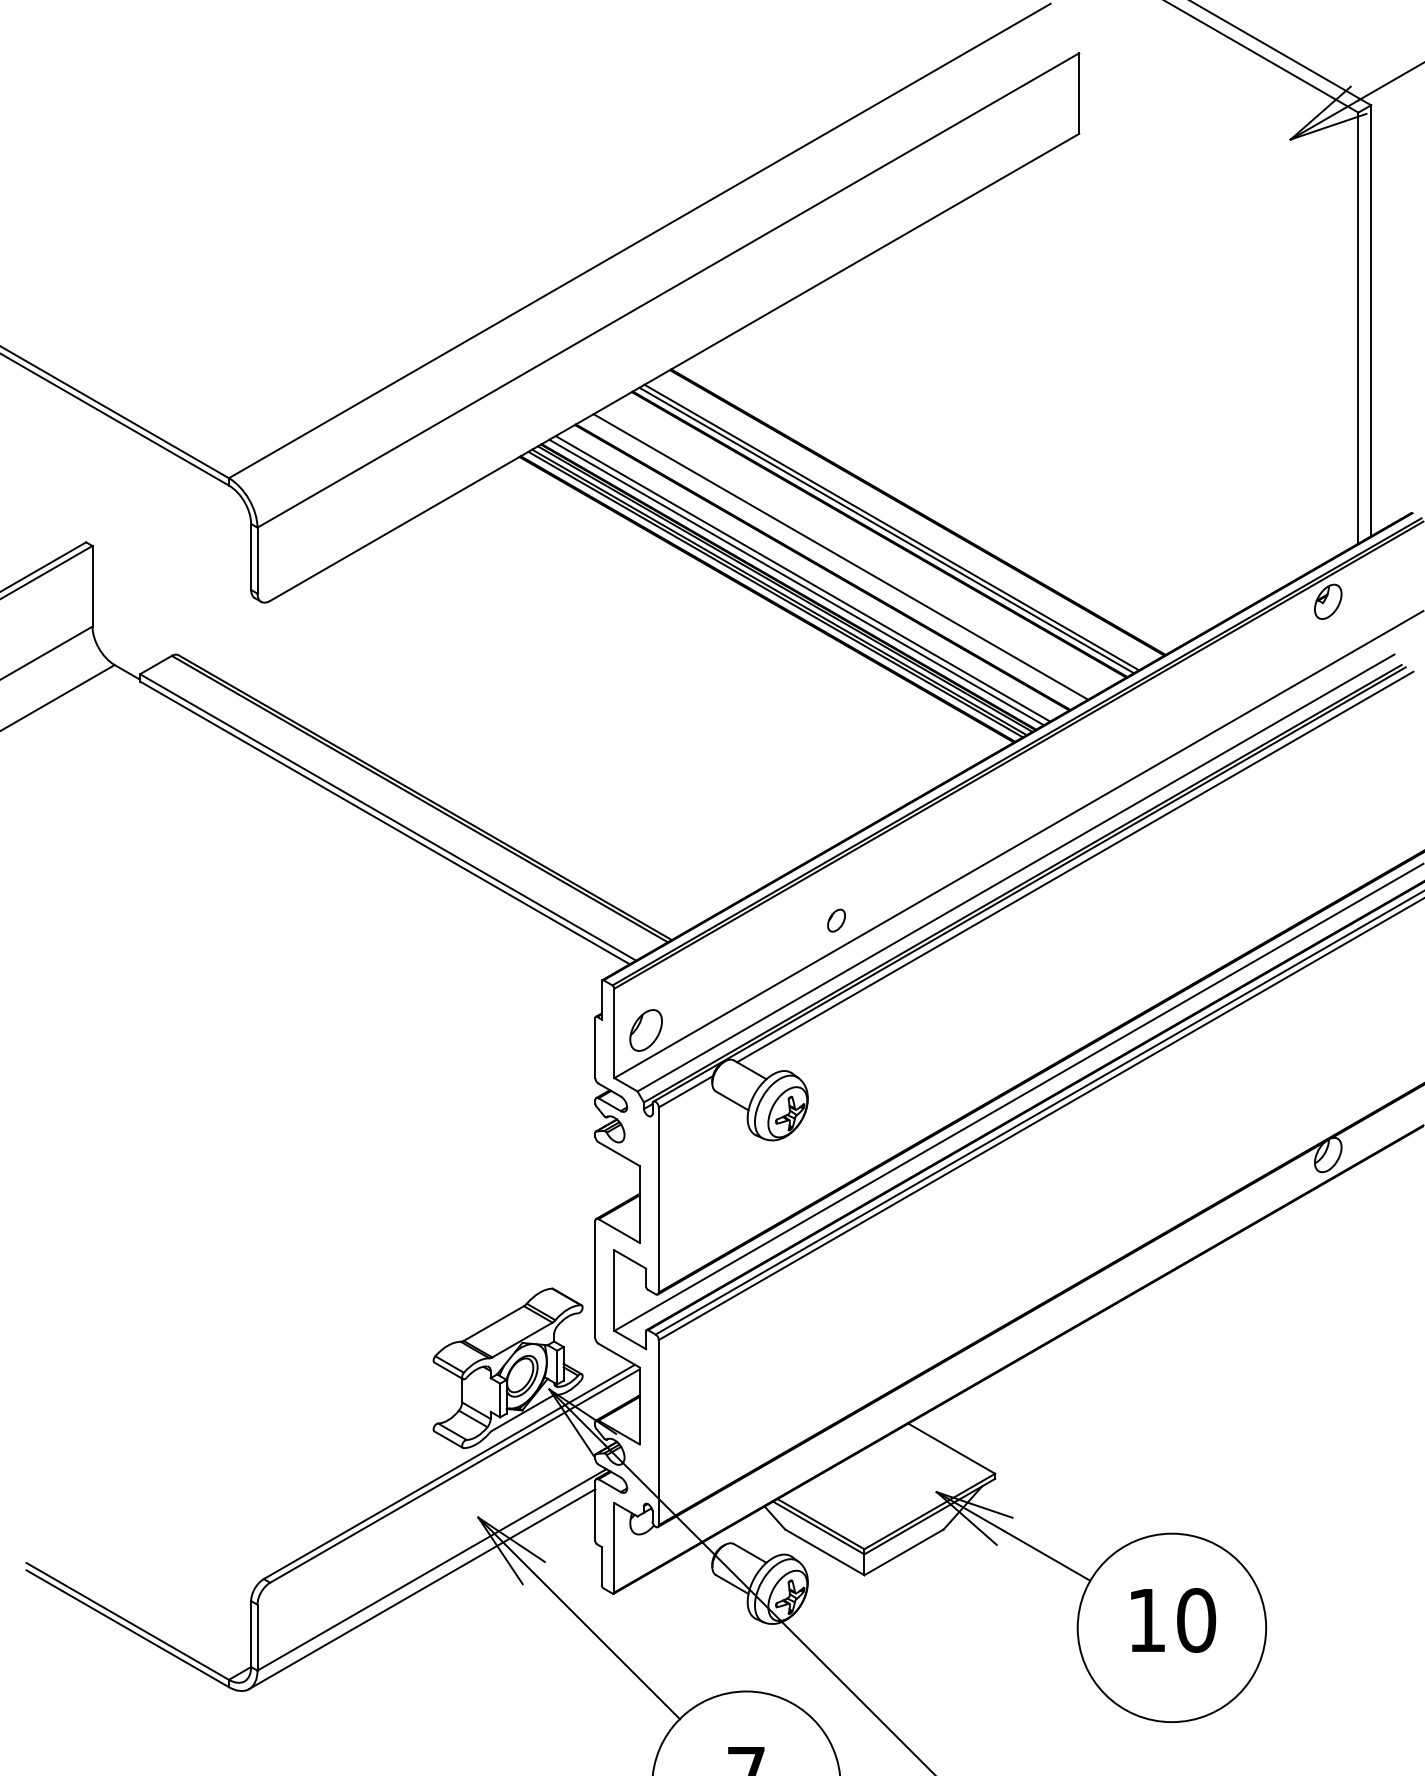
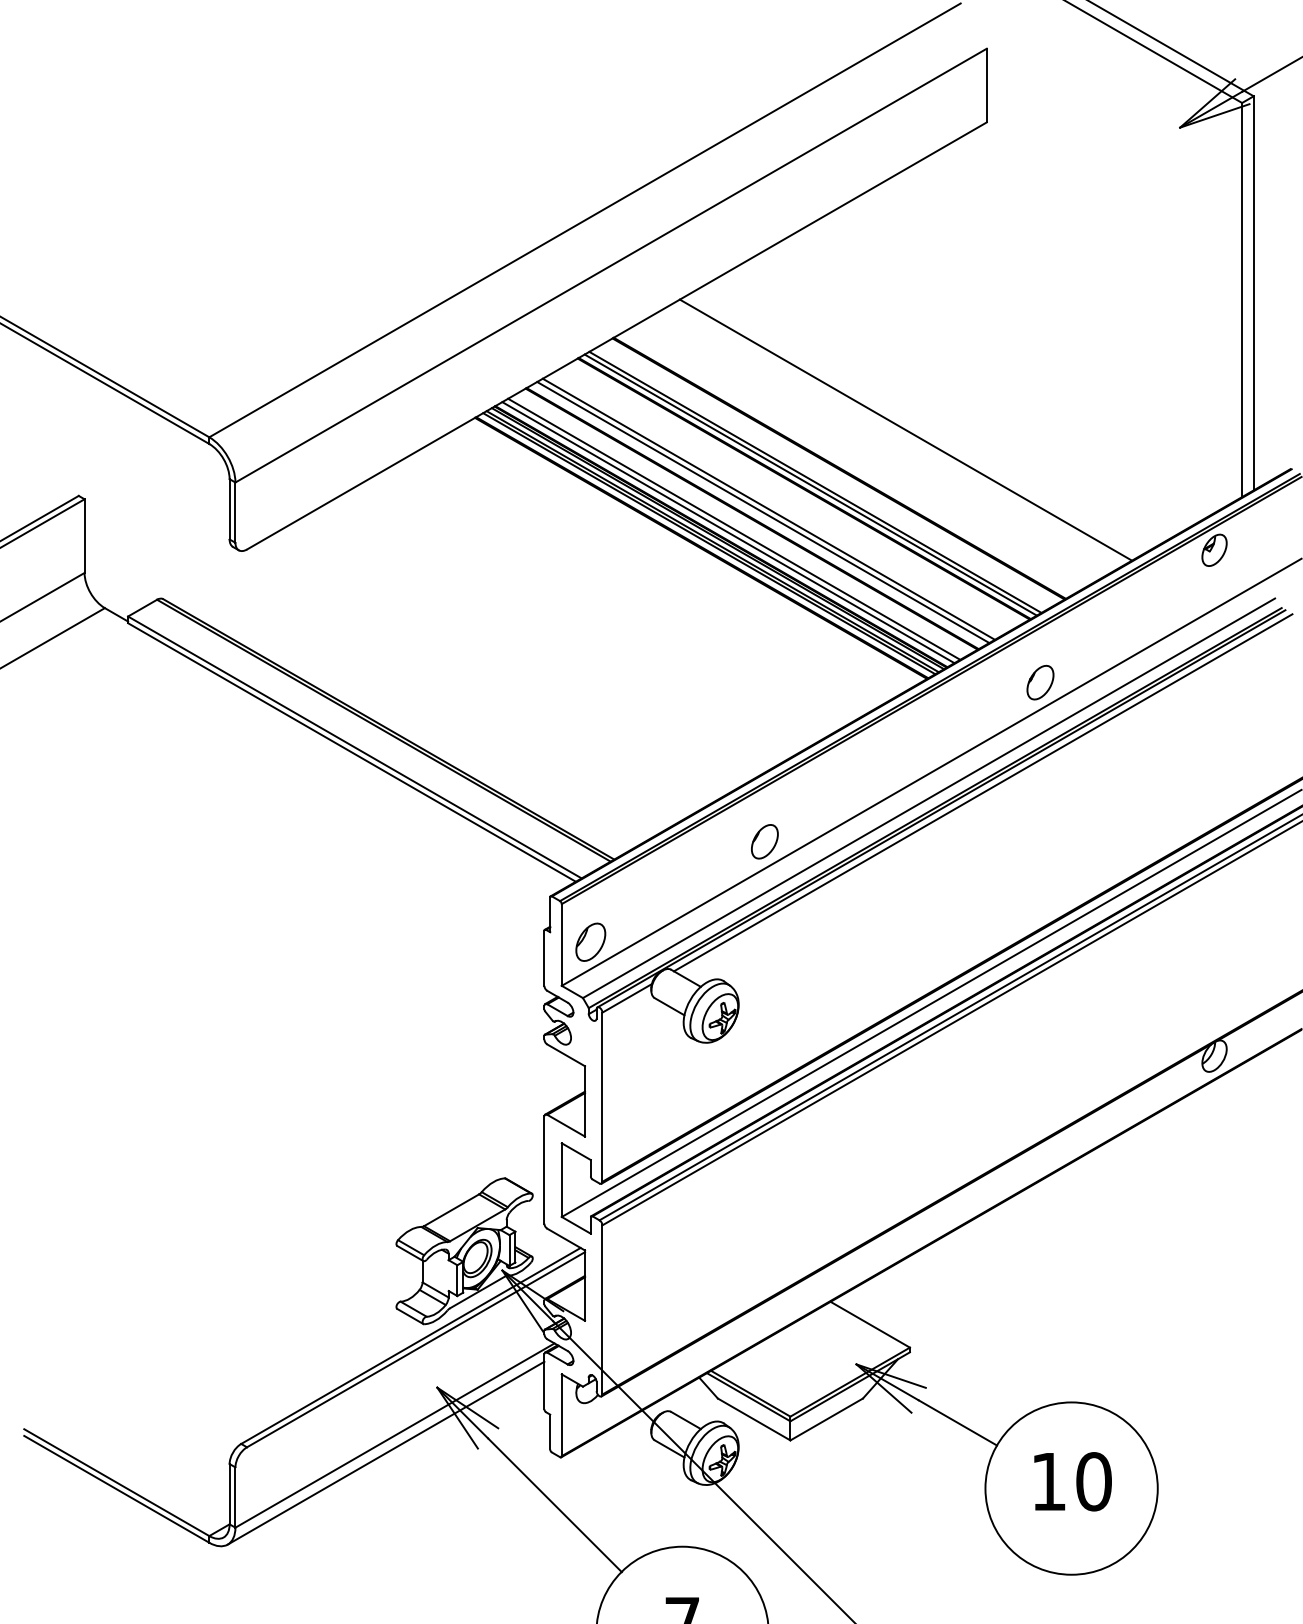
line: (990, 469) -> (905, 429), added
line: (834, 560) -> (763, 512), added
part: (1137, 746) -> (1040, 682), added
part: (836, 920) -> (764, 841), size x1.67

